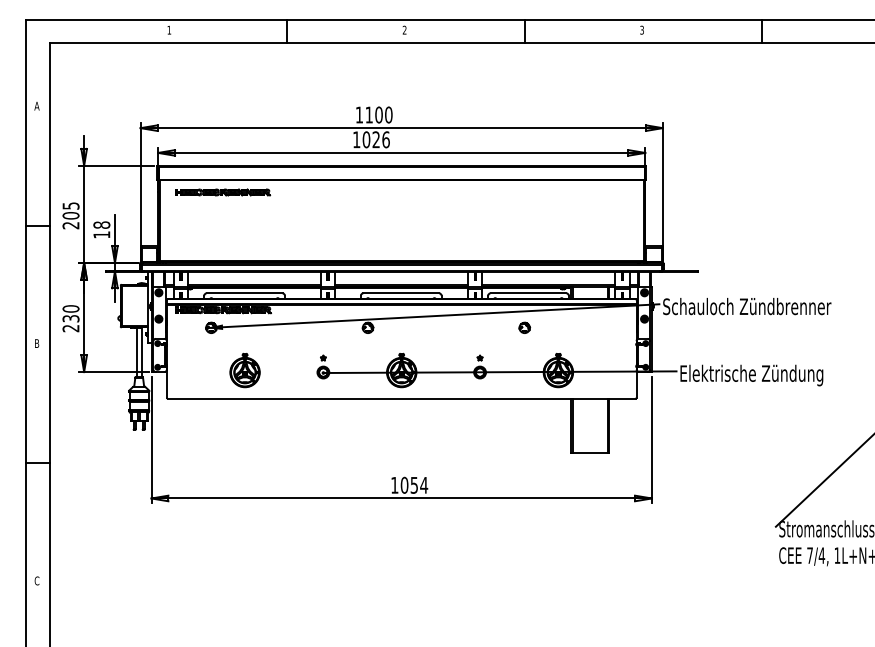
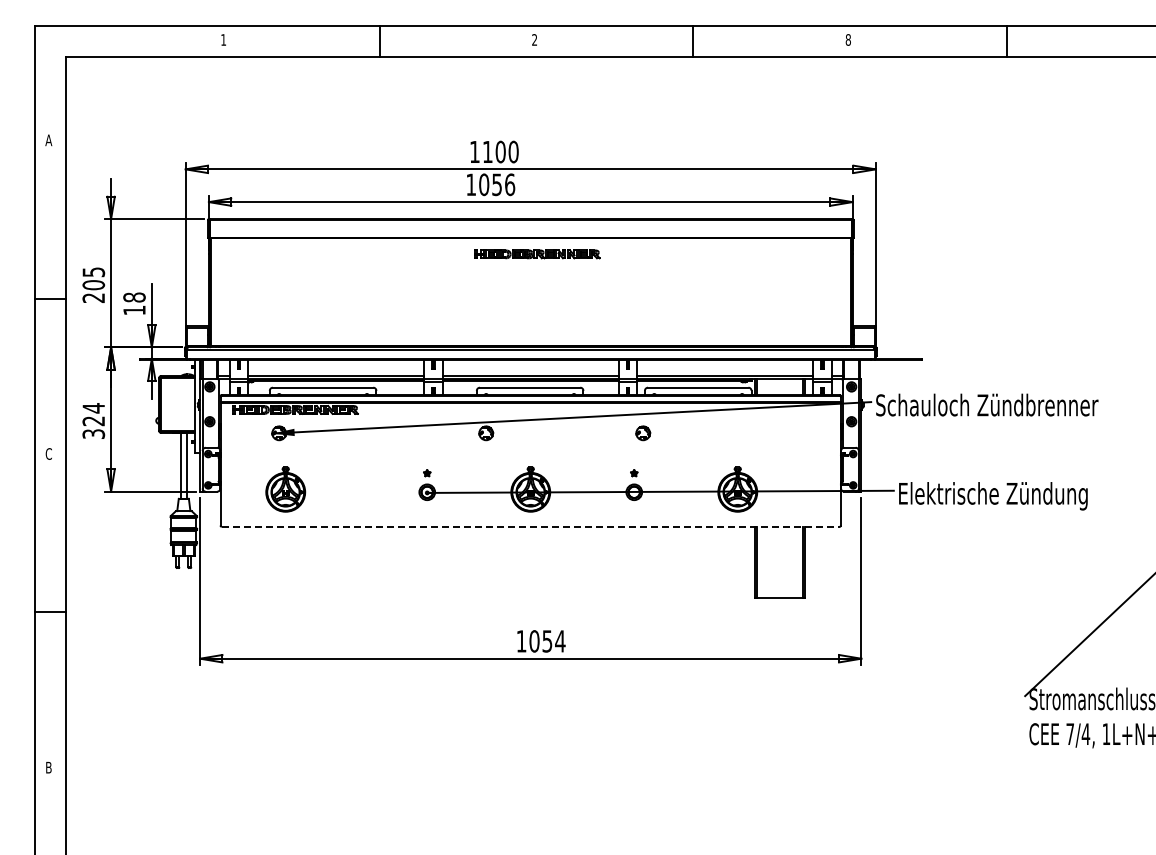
text: (641, 29) -> (847, 39), 3 -> 8
text: (375, 139) -> (496, 184), 1026 -> 1056
part: (222, 192) -> (537, 254), moved
text: (70, 318) -> (93, 420), 230 -> 324
part: (524, 328) -> (643, 433), moved
text: (36, 343) -> (48, 453), B -> C
part: (244, 370) -> (285, 489), moved
line: (401, 398) -> (530, 526), solid -> dashed
text: (36, 580) -> (48, 767), C -> B

